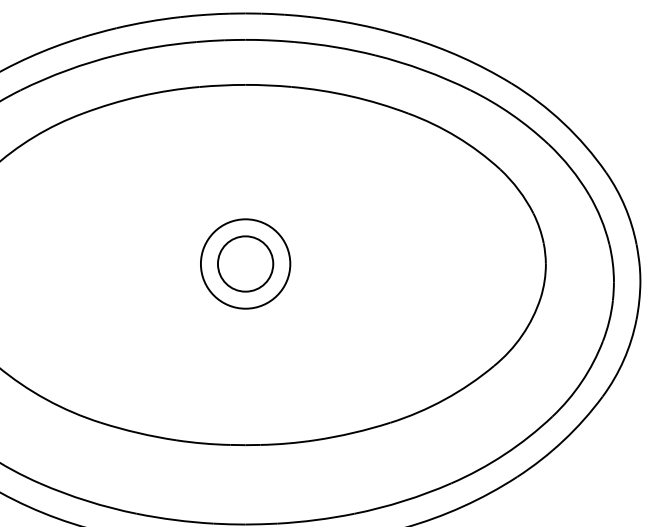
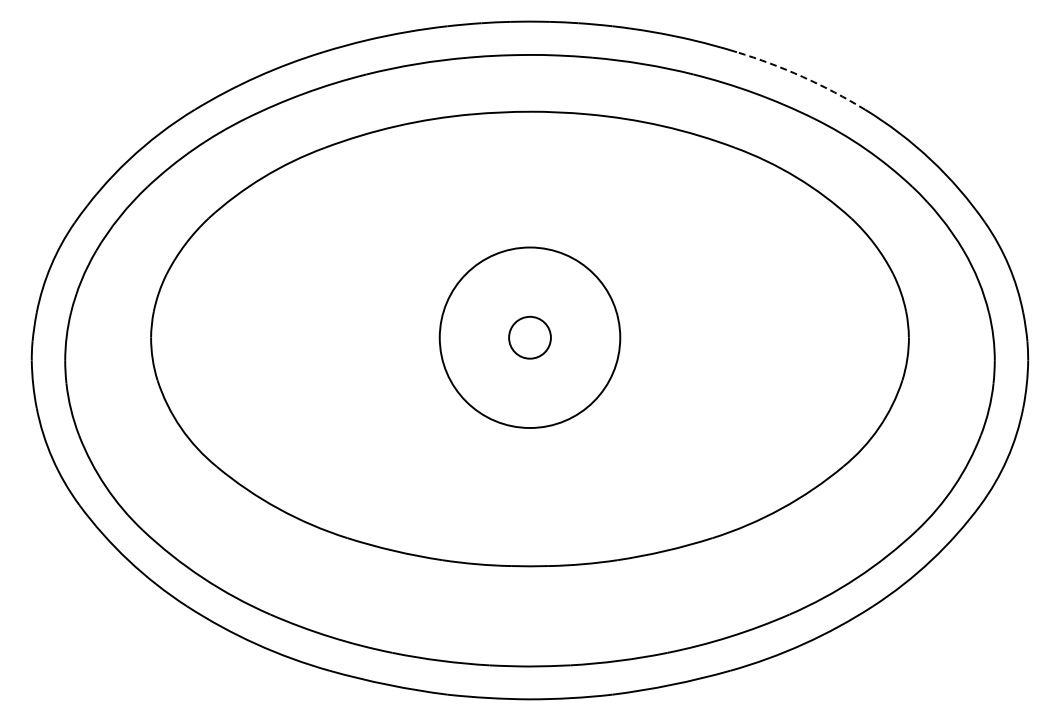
arc: (461, 56) -> (802, 76), solid -> dashed
circle: (245, 263) -> (529, 337), size x0.6
circle: (245, 263) -> (529, 337), size x1.6

